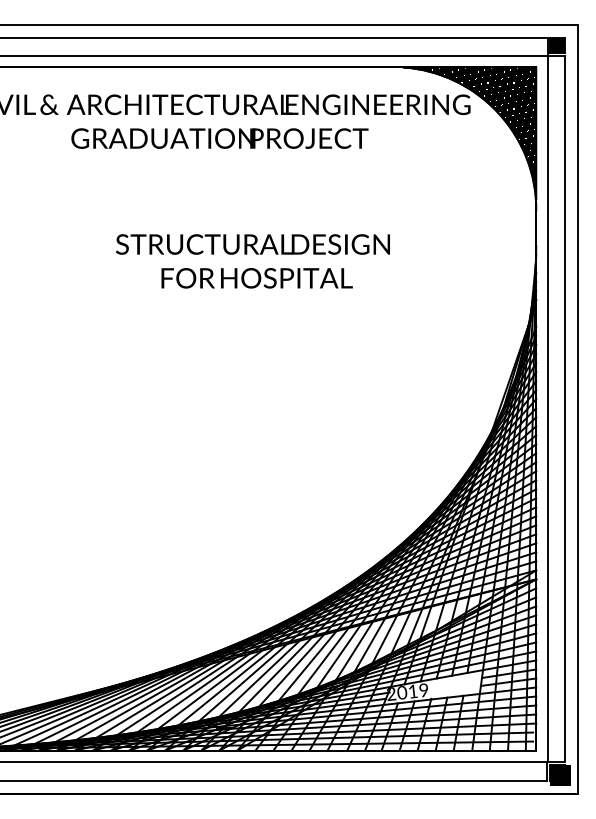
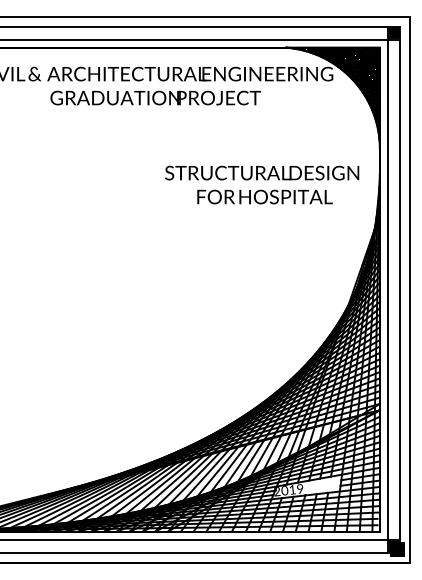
text: (253, 260) -> (262, 184), moved

